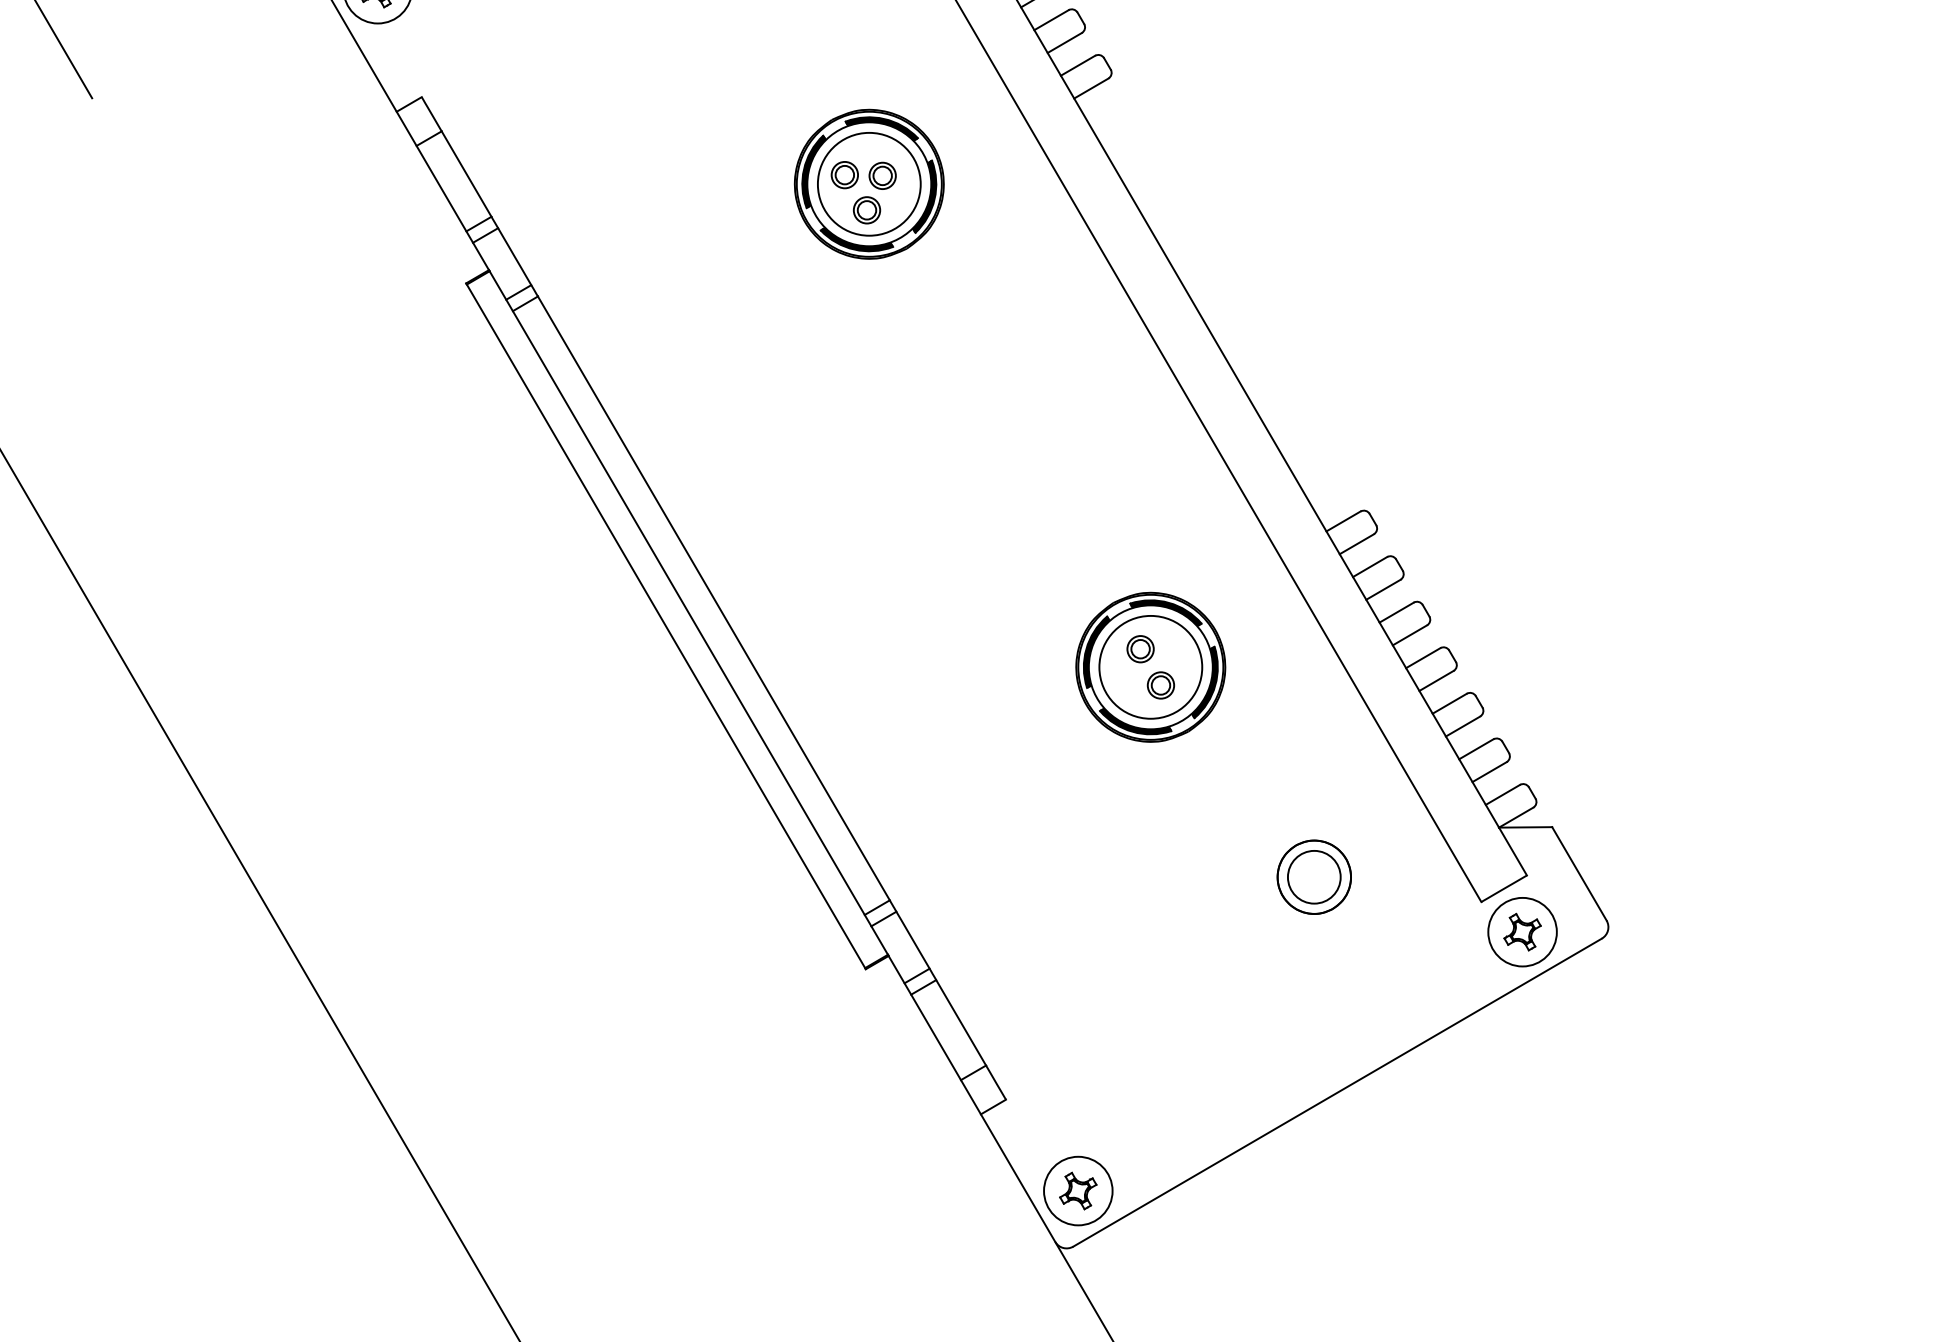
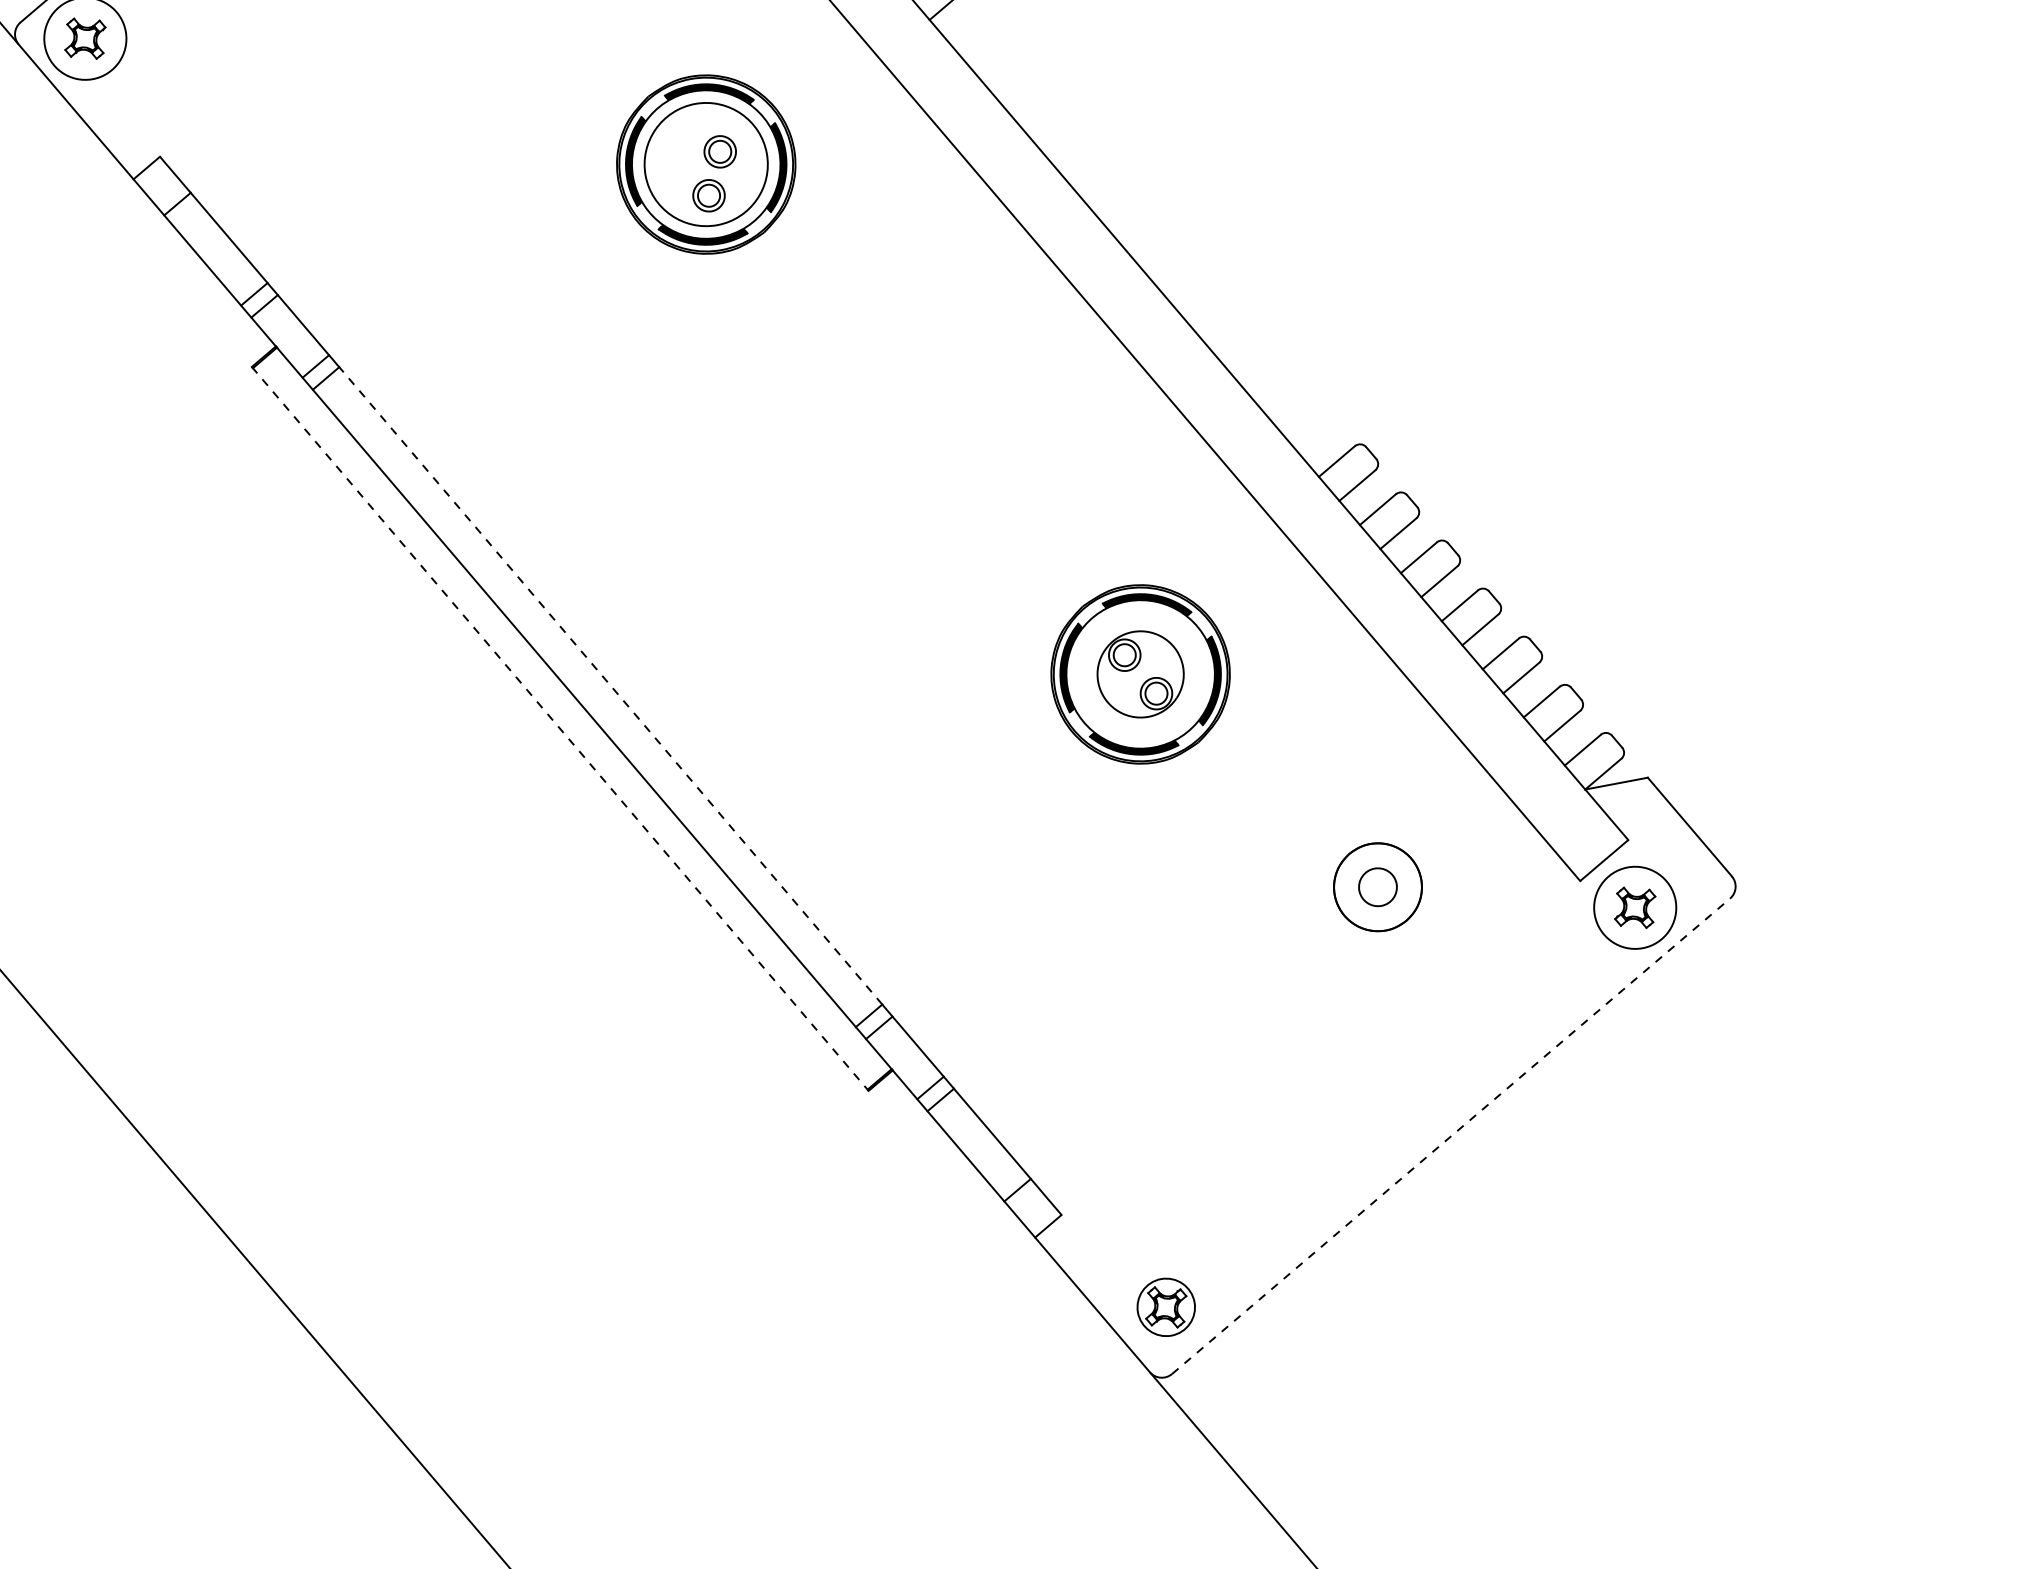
part: (844, 175) -> (675, 159), removed
line: (713, 597) -> (610, 684), solid -> dashed
line: (666, 626) -> (560, 729), solid -> dashed
circle: (1150, 666) -> (1140, 673), size x0.7
circle: (1313, 876) -> (1376, 886), size x0.6
line: (1337, 1092) -> (1450, 1136), solid -> dashed
circle: (1078, 1190) -> (1166, 1306), size x0.7

